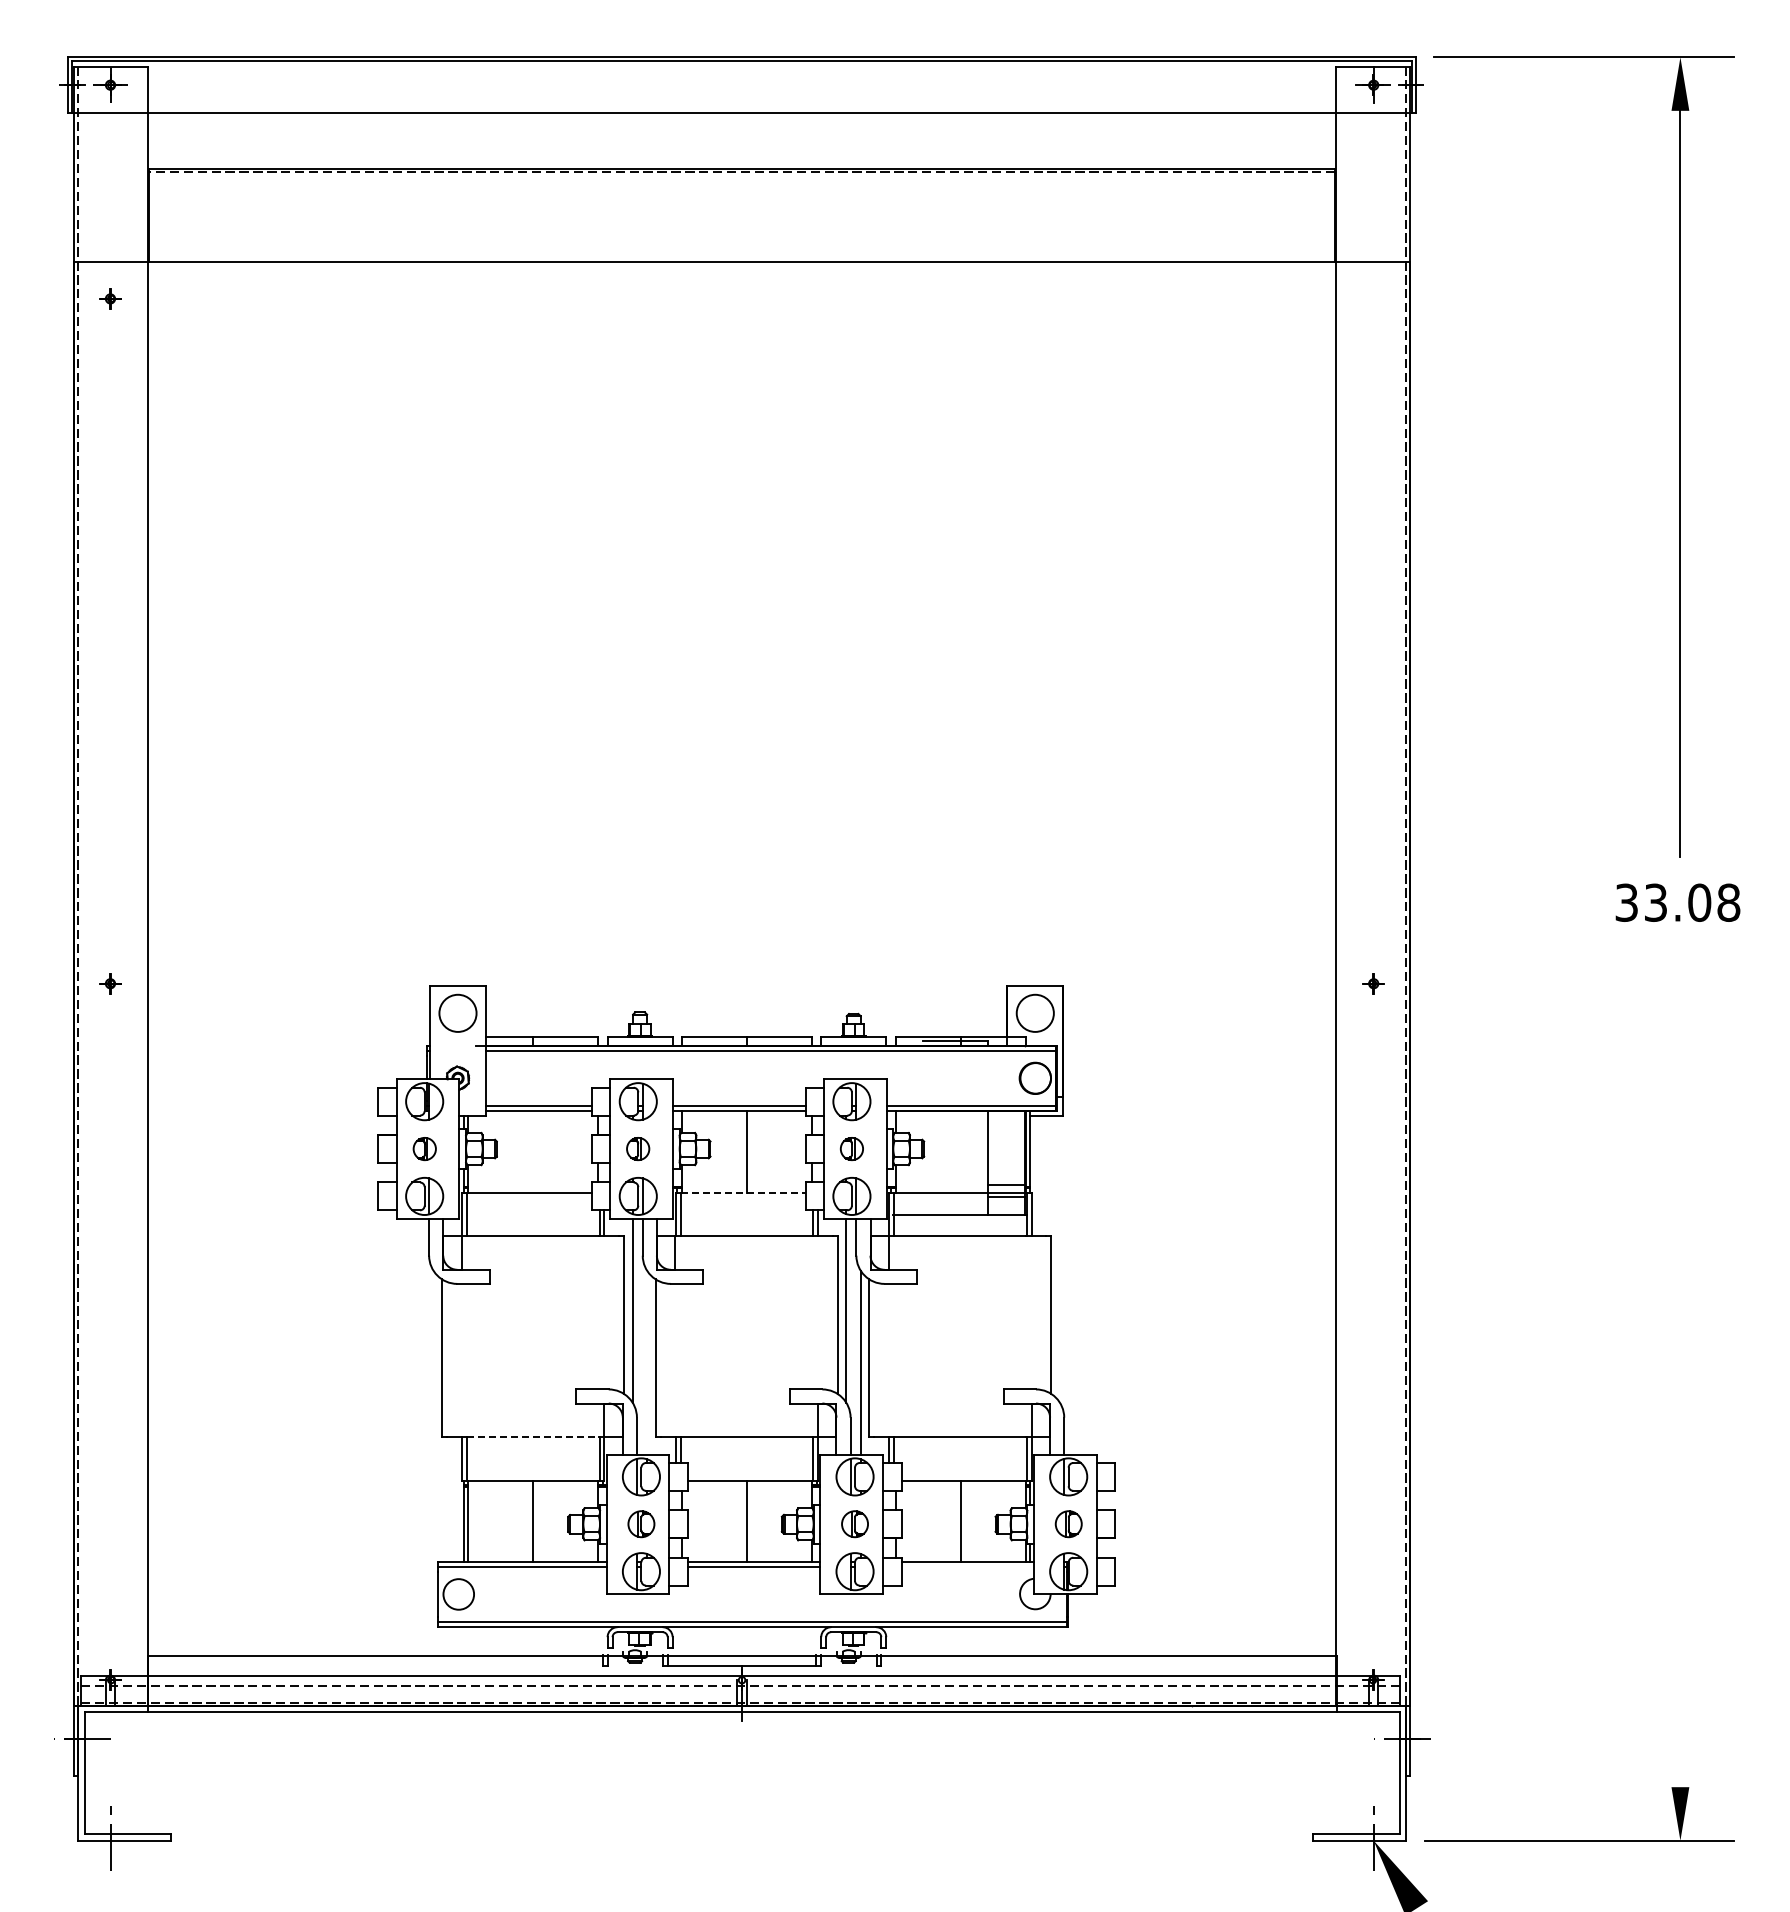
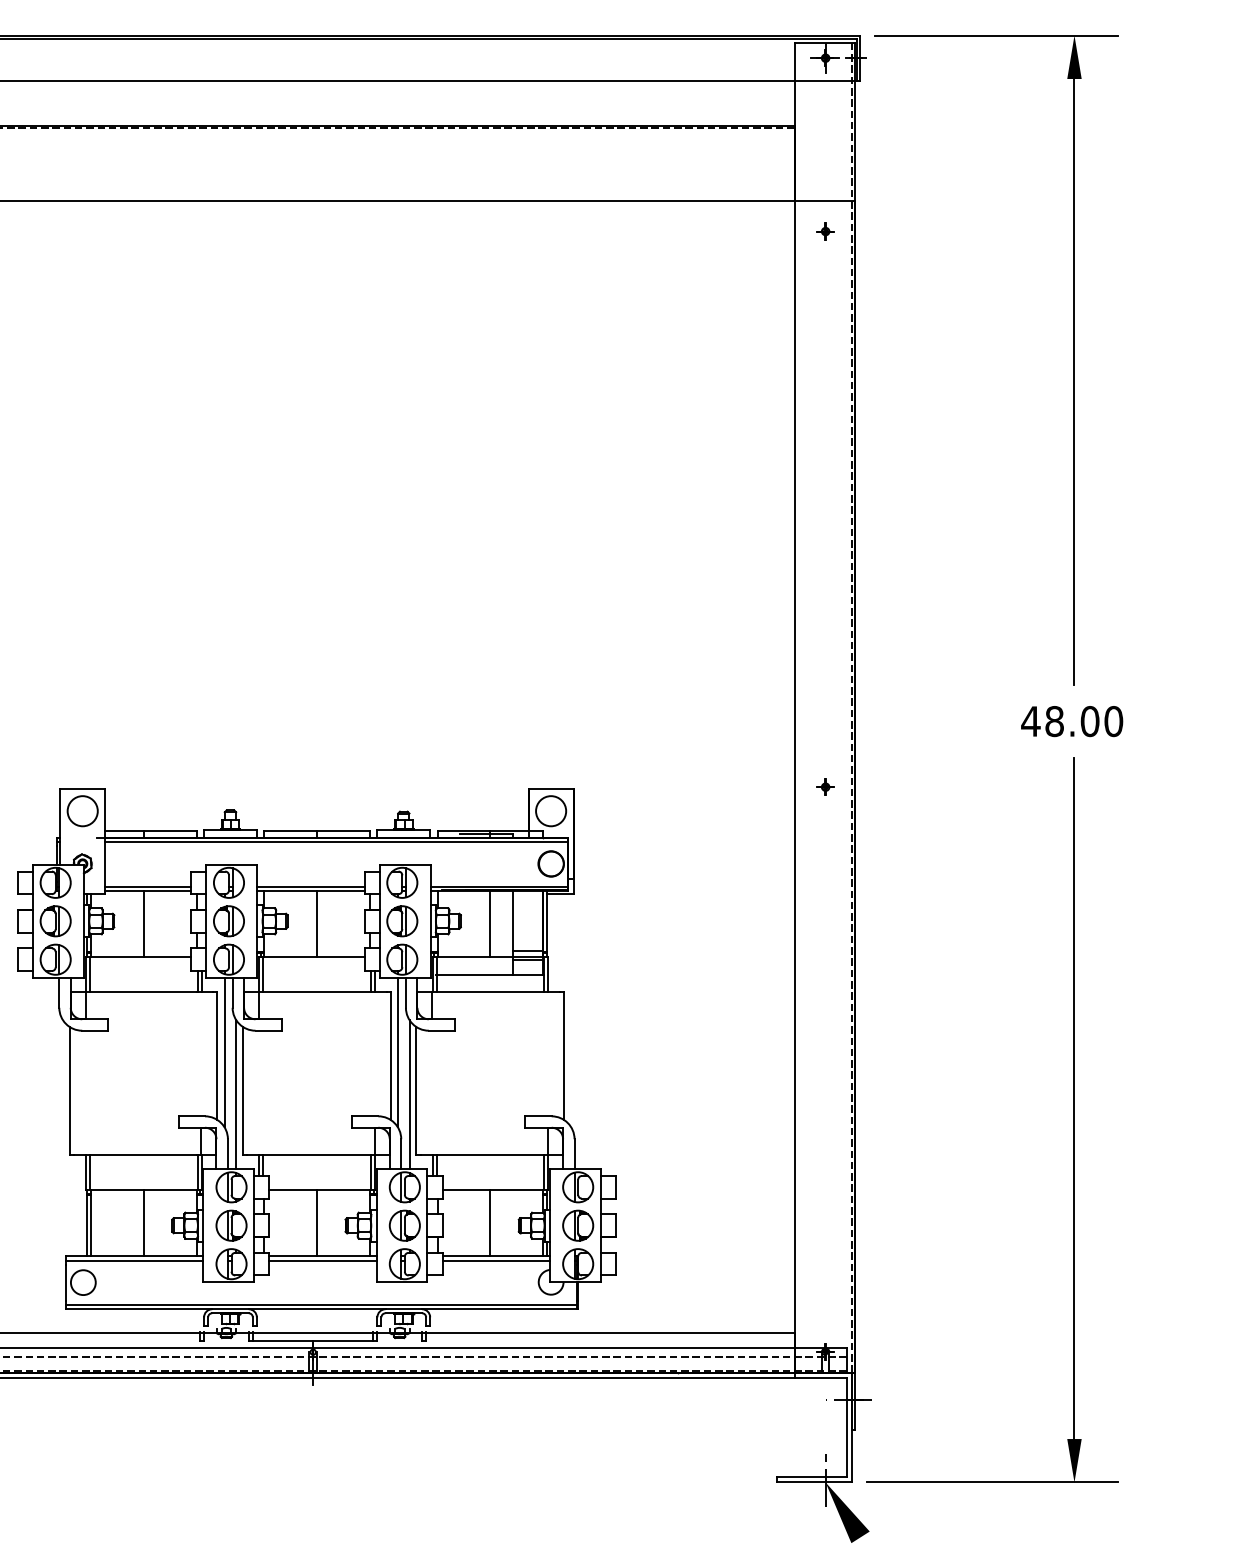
part: (1373, 298) -> (825, 231), added
text: (1677, 902) -> (1072, 721), 33.08 -> 48.00
part: (424, 1148) -> (55, 920), size x1.67
part: (637, 1148) -> (228, 920), size x1.67
part: (851, 1148) -> (401, 920), size x1.67
line: (533, 1151) -> (143, 923), added
line: (960, 1151) -> (490, 923), added
line: (743, 1192) -> (314, 956), dashed -> solid
line: (647, 1362) -> (236, 1094), added
line: (1680, 1367) -> (1074, 1098), added
line: (533, 1436) -> (143, 1154), dashed -> solid
part: (641, 1523) -> (231, 1225), size x1.43
part: (854, 1523) -> (404, 1225), size x1.43
part: (1068, 1523) -> (578, 1225), size x1.43
line: (967, 1567) -> (496, 1260), added

